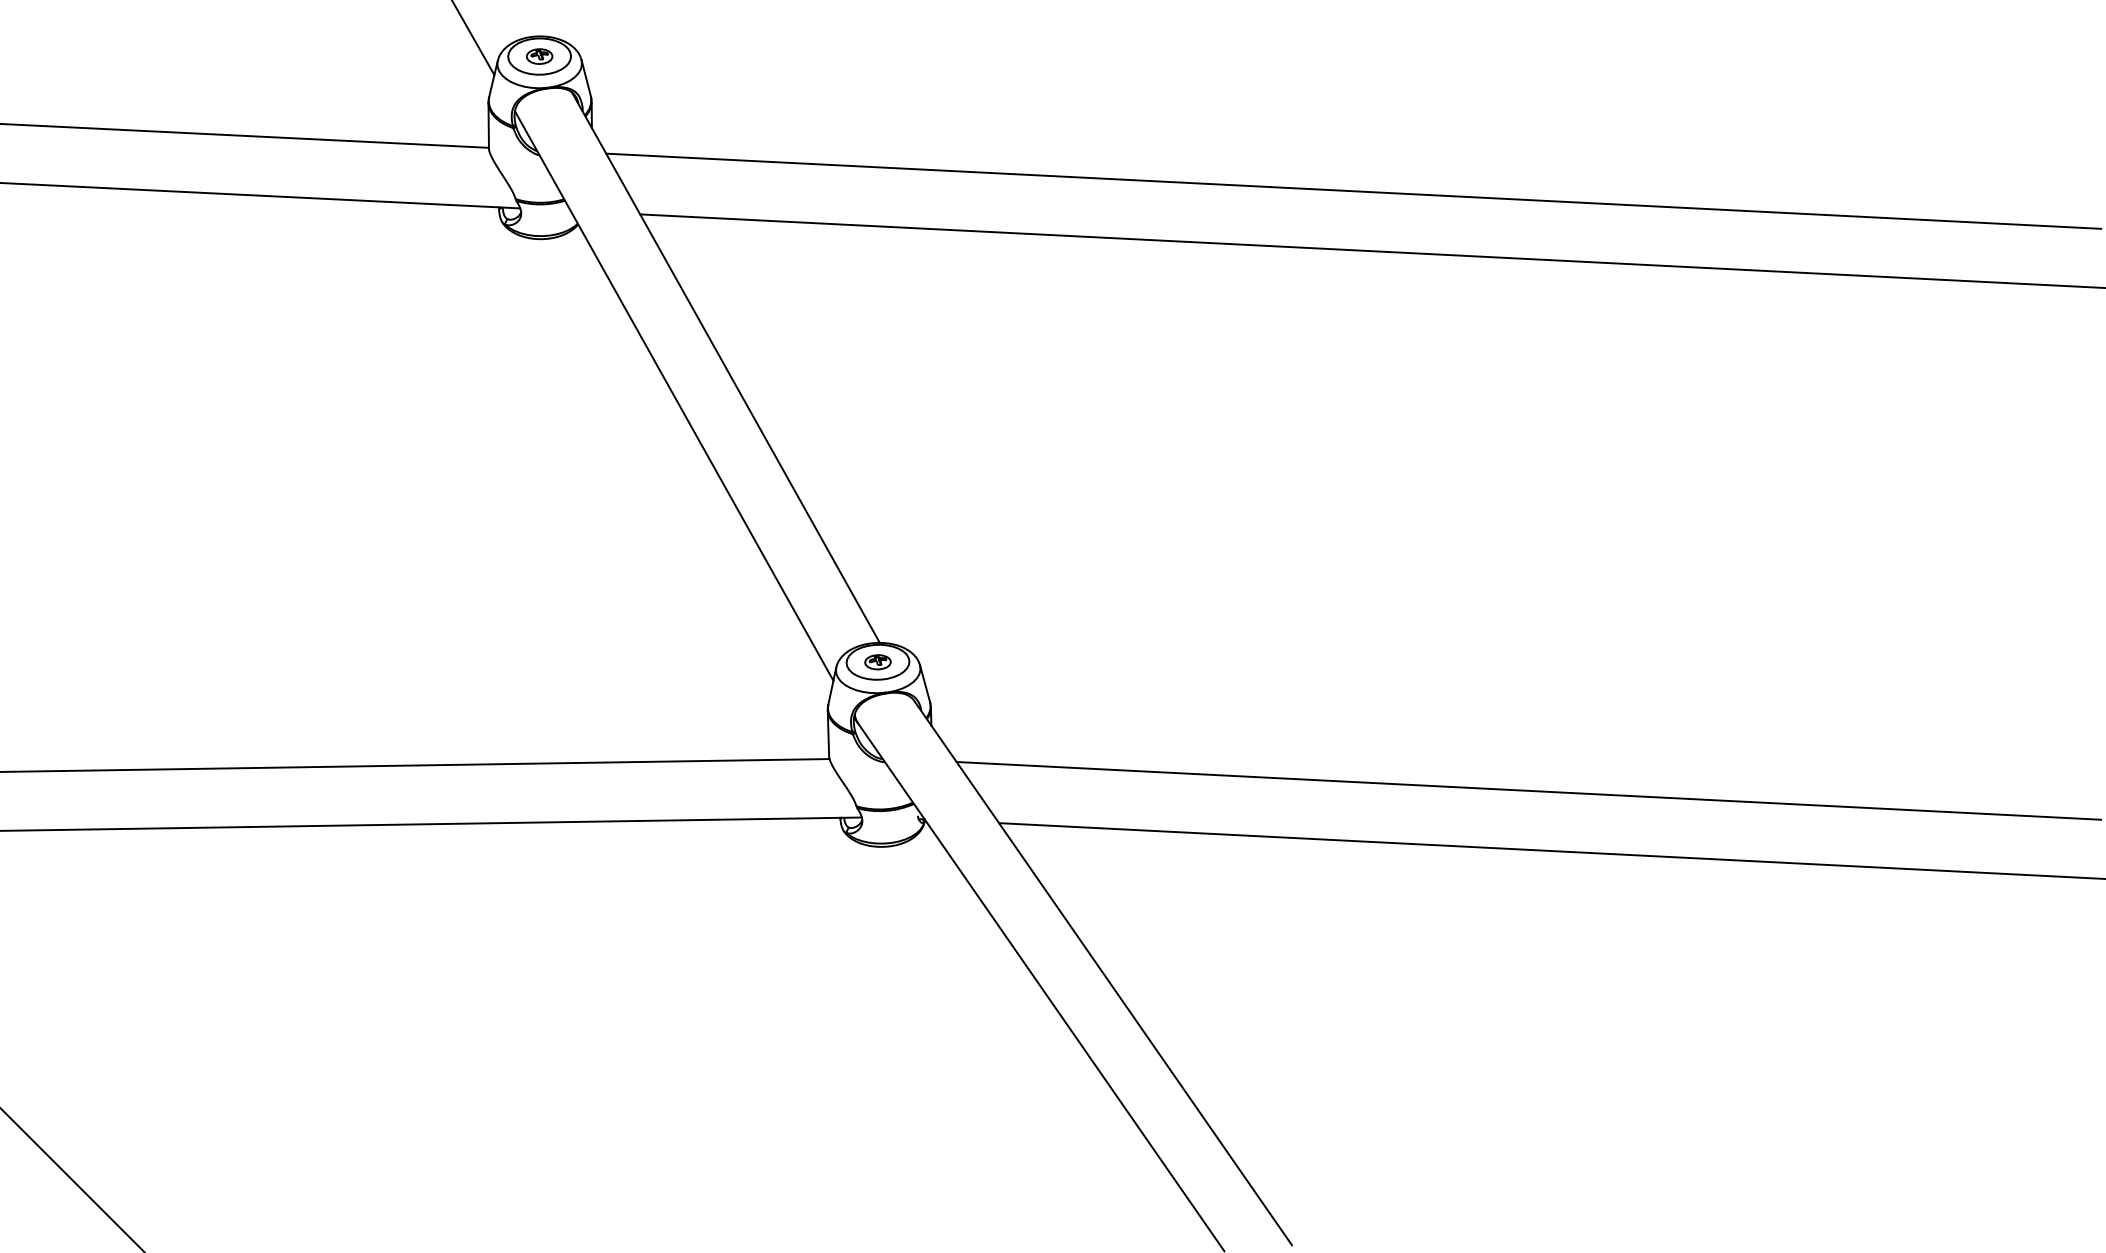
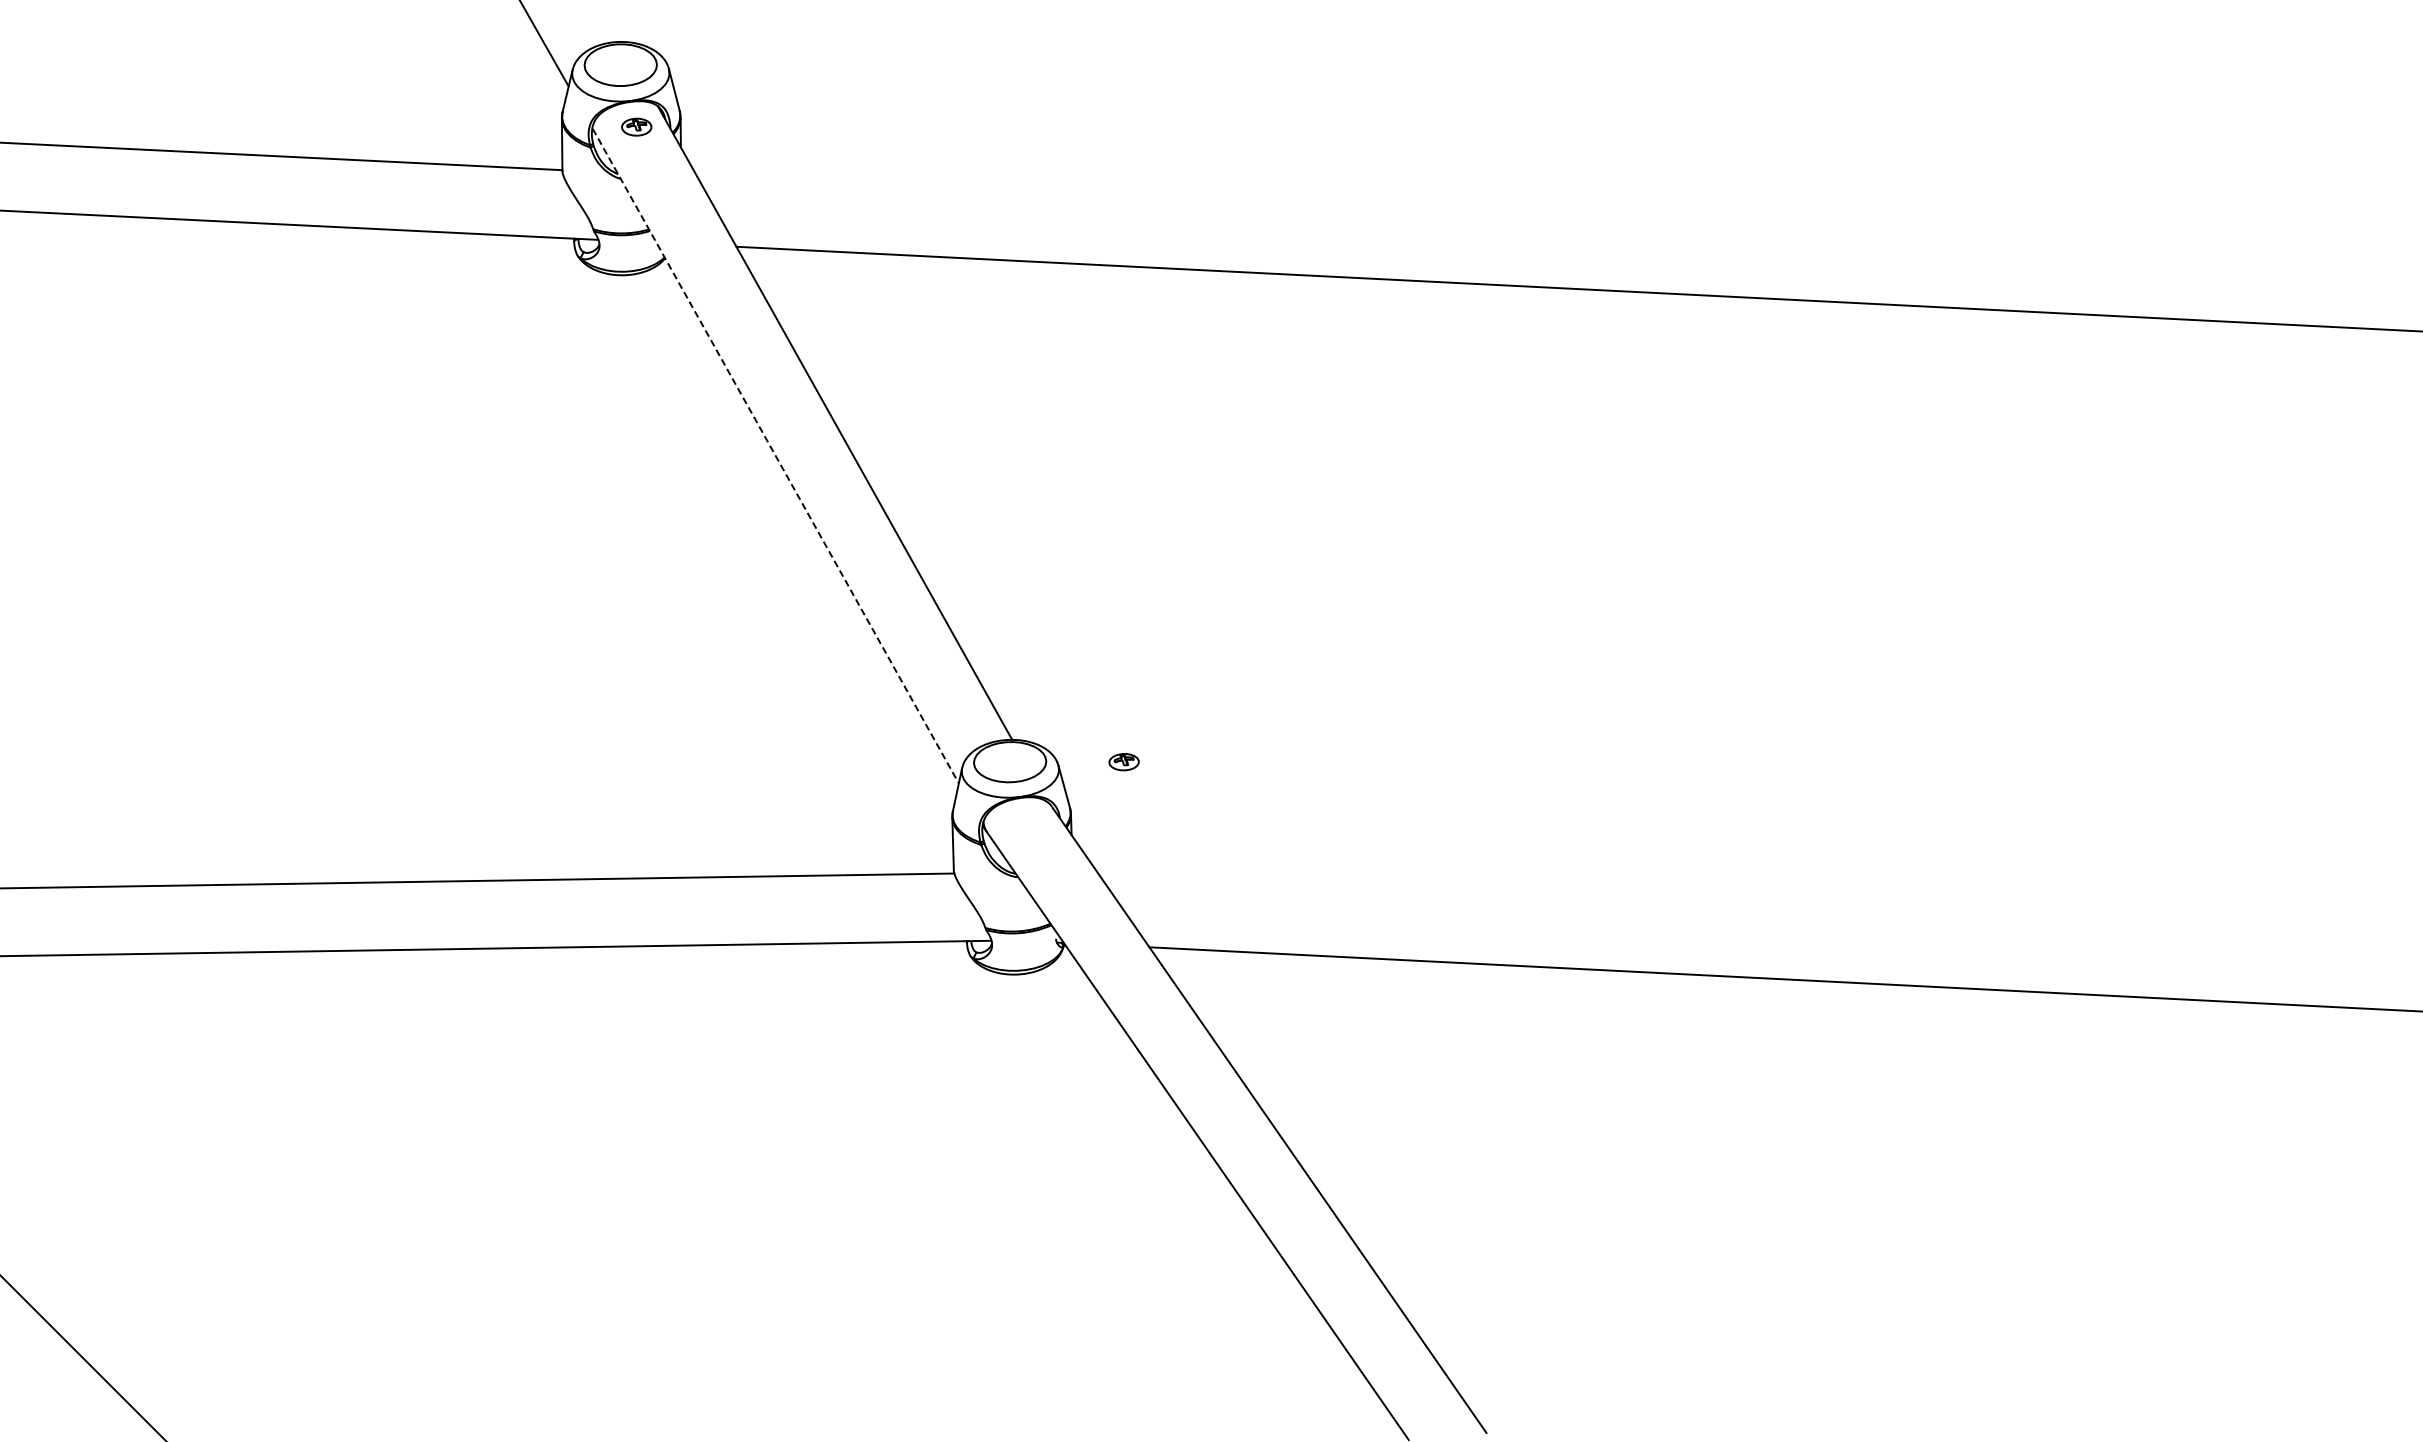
part: (539, 56) -> (636, 126), moved
line: (1353, 190) -> (1557, 219), removed
line: (674, 396) -> (775, 456), solid -> dashed
part: (877, 662) -> (1123, 762), moved
line: (1528, 790) -> (1758, 909), removed

